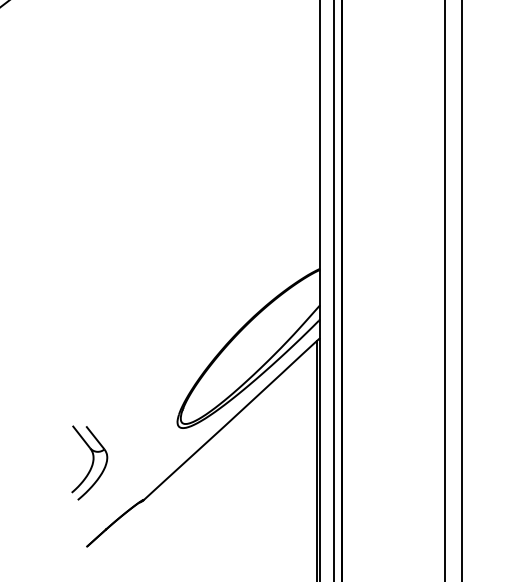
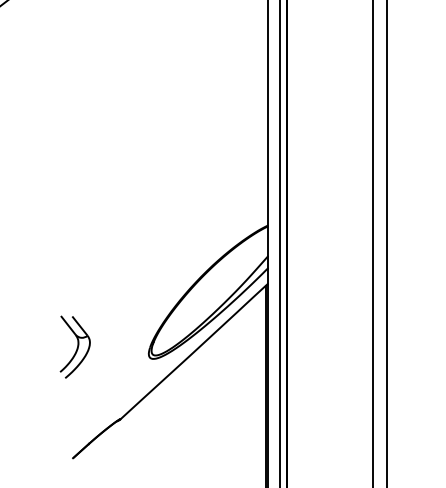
part: (88, 462) -> (74, 346), moved

